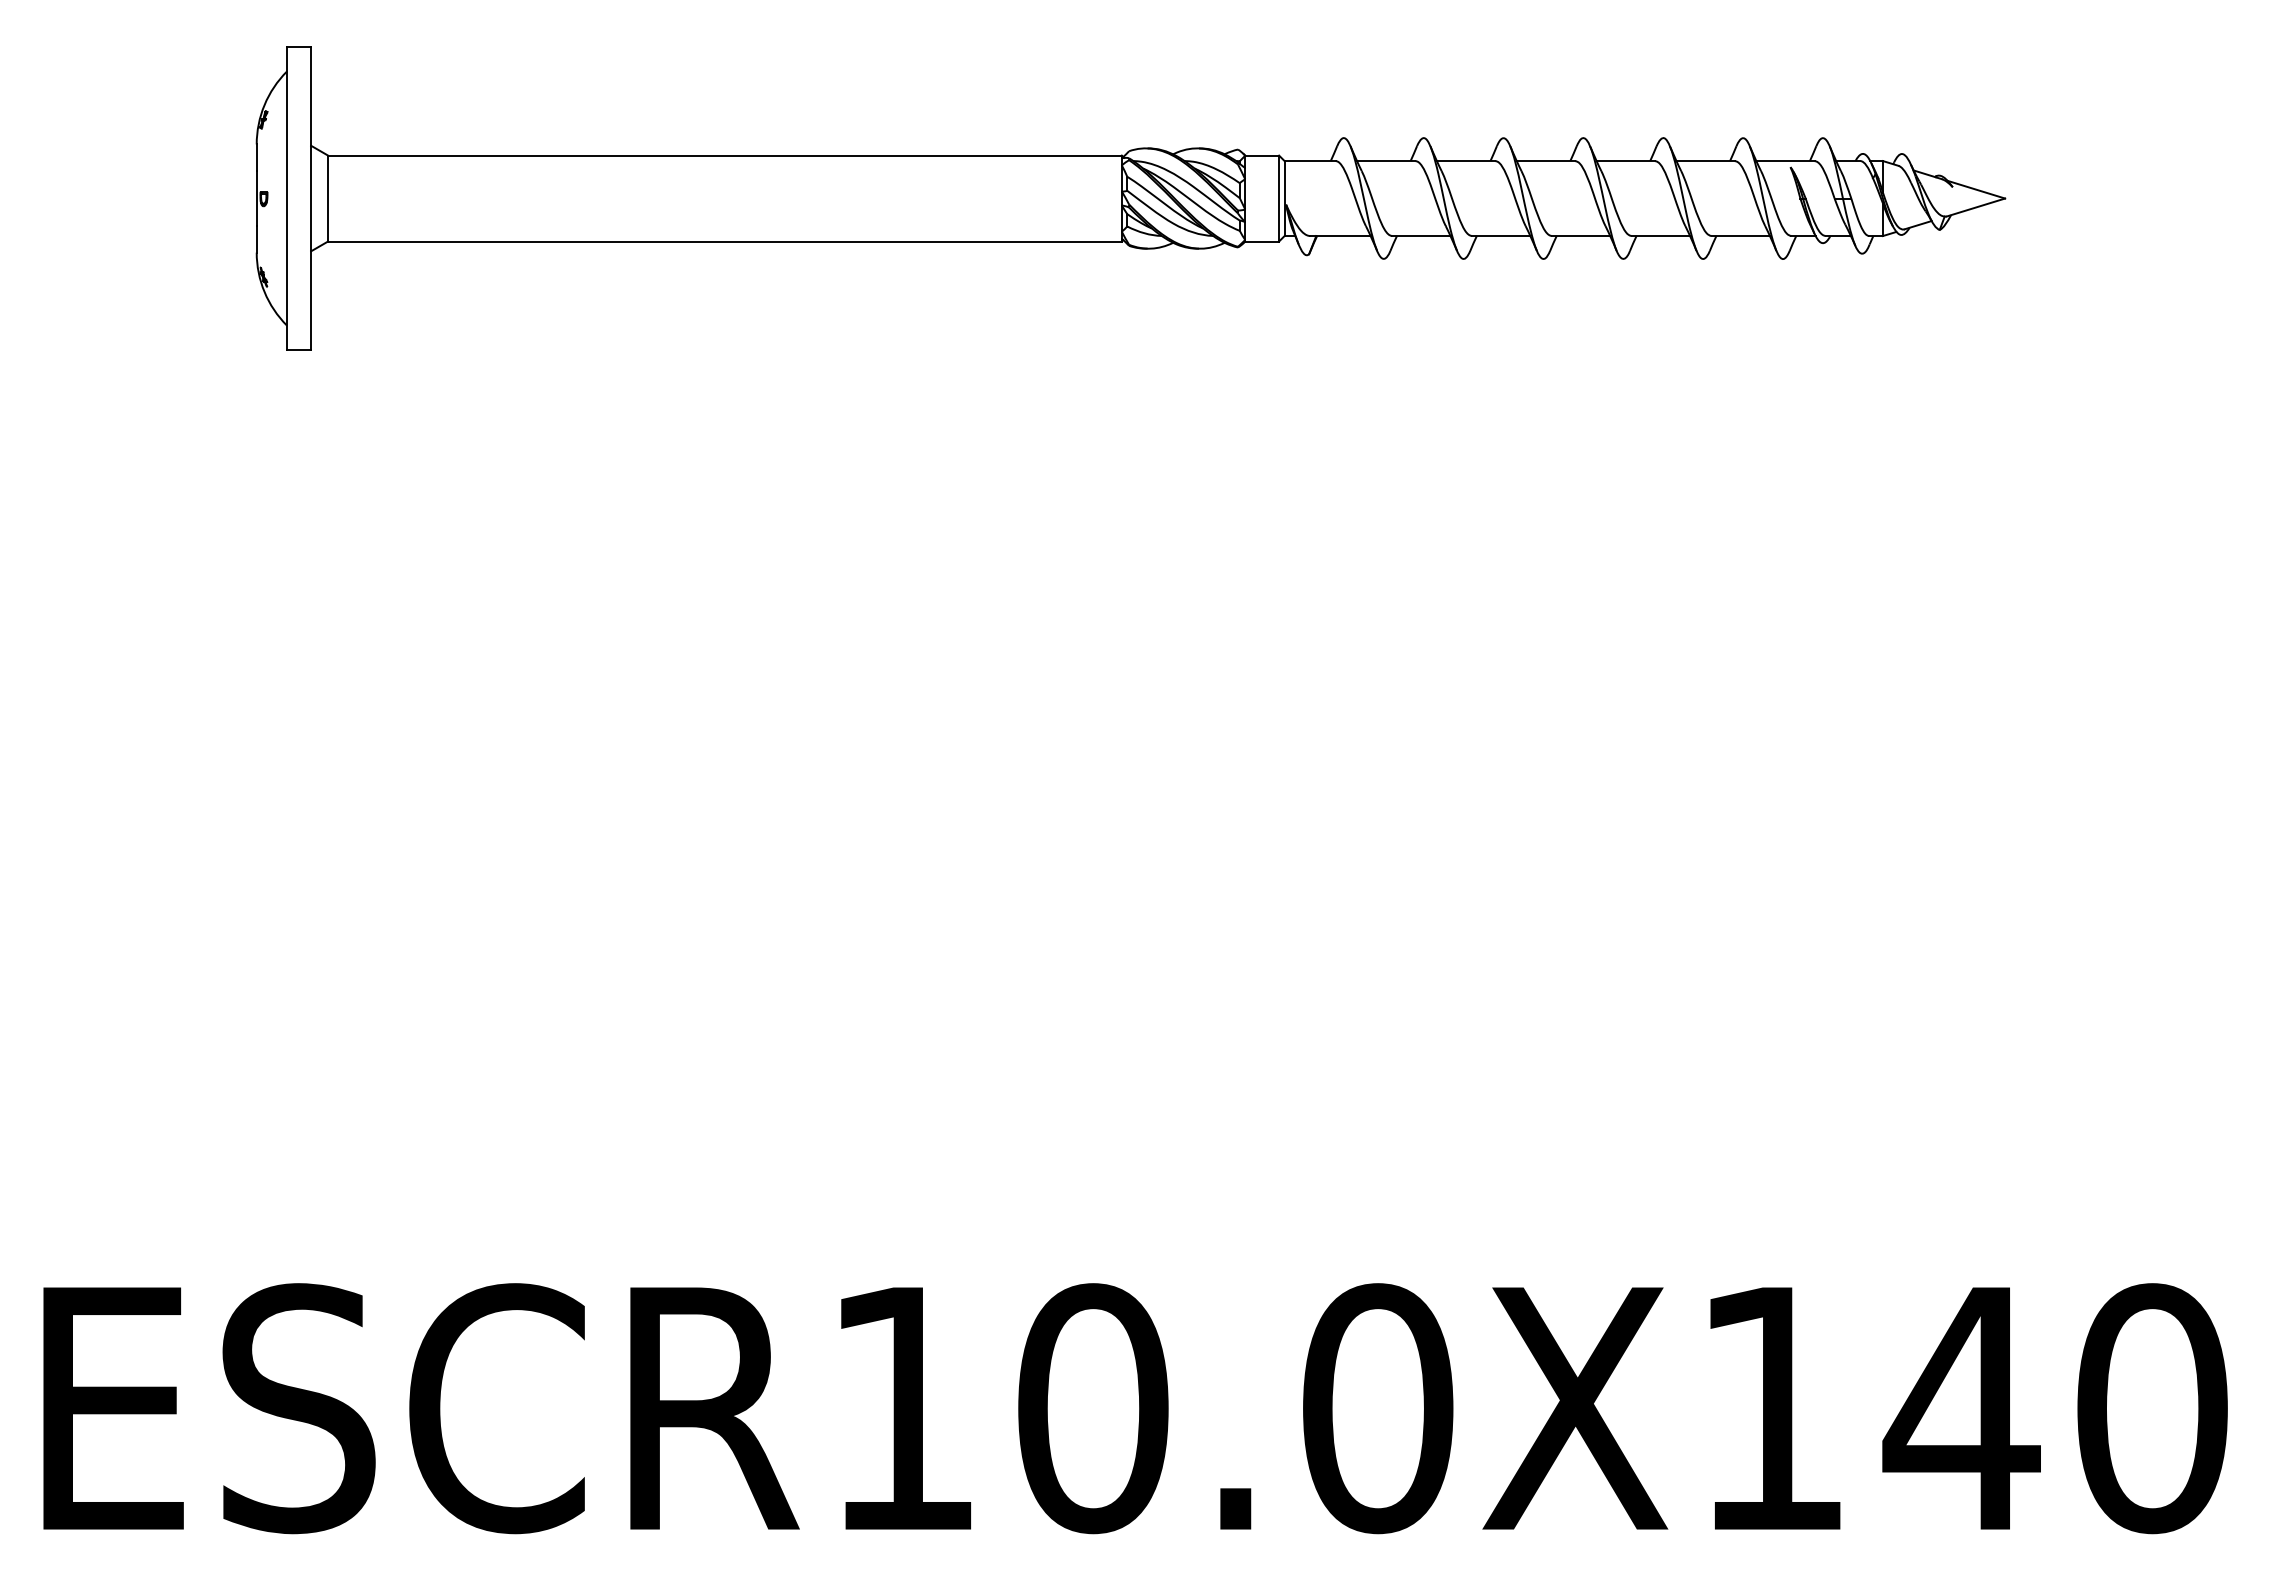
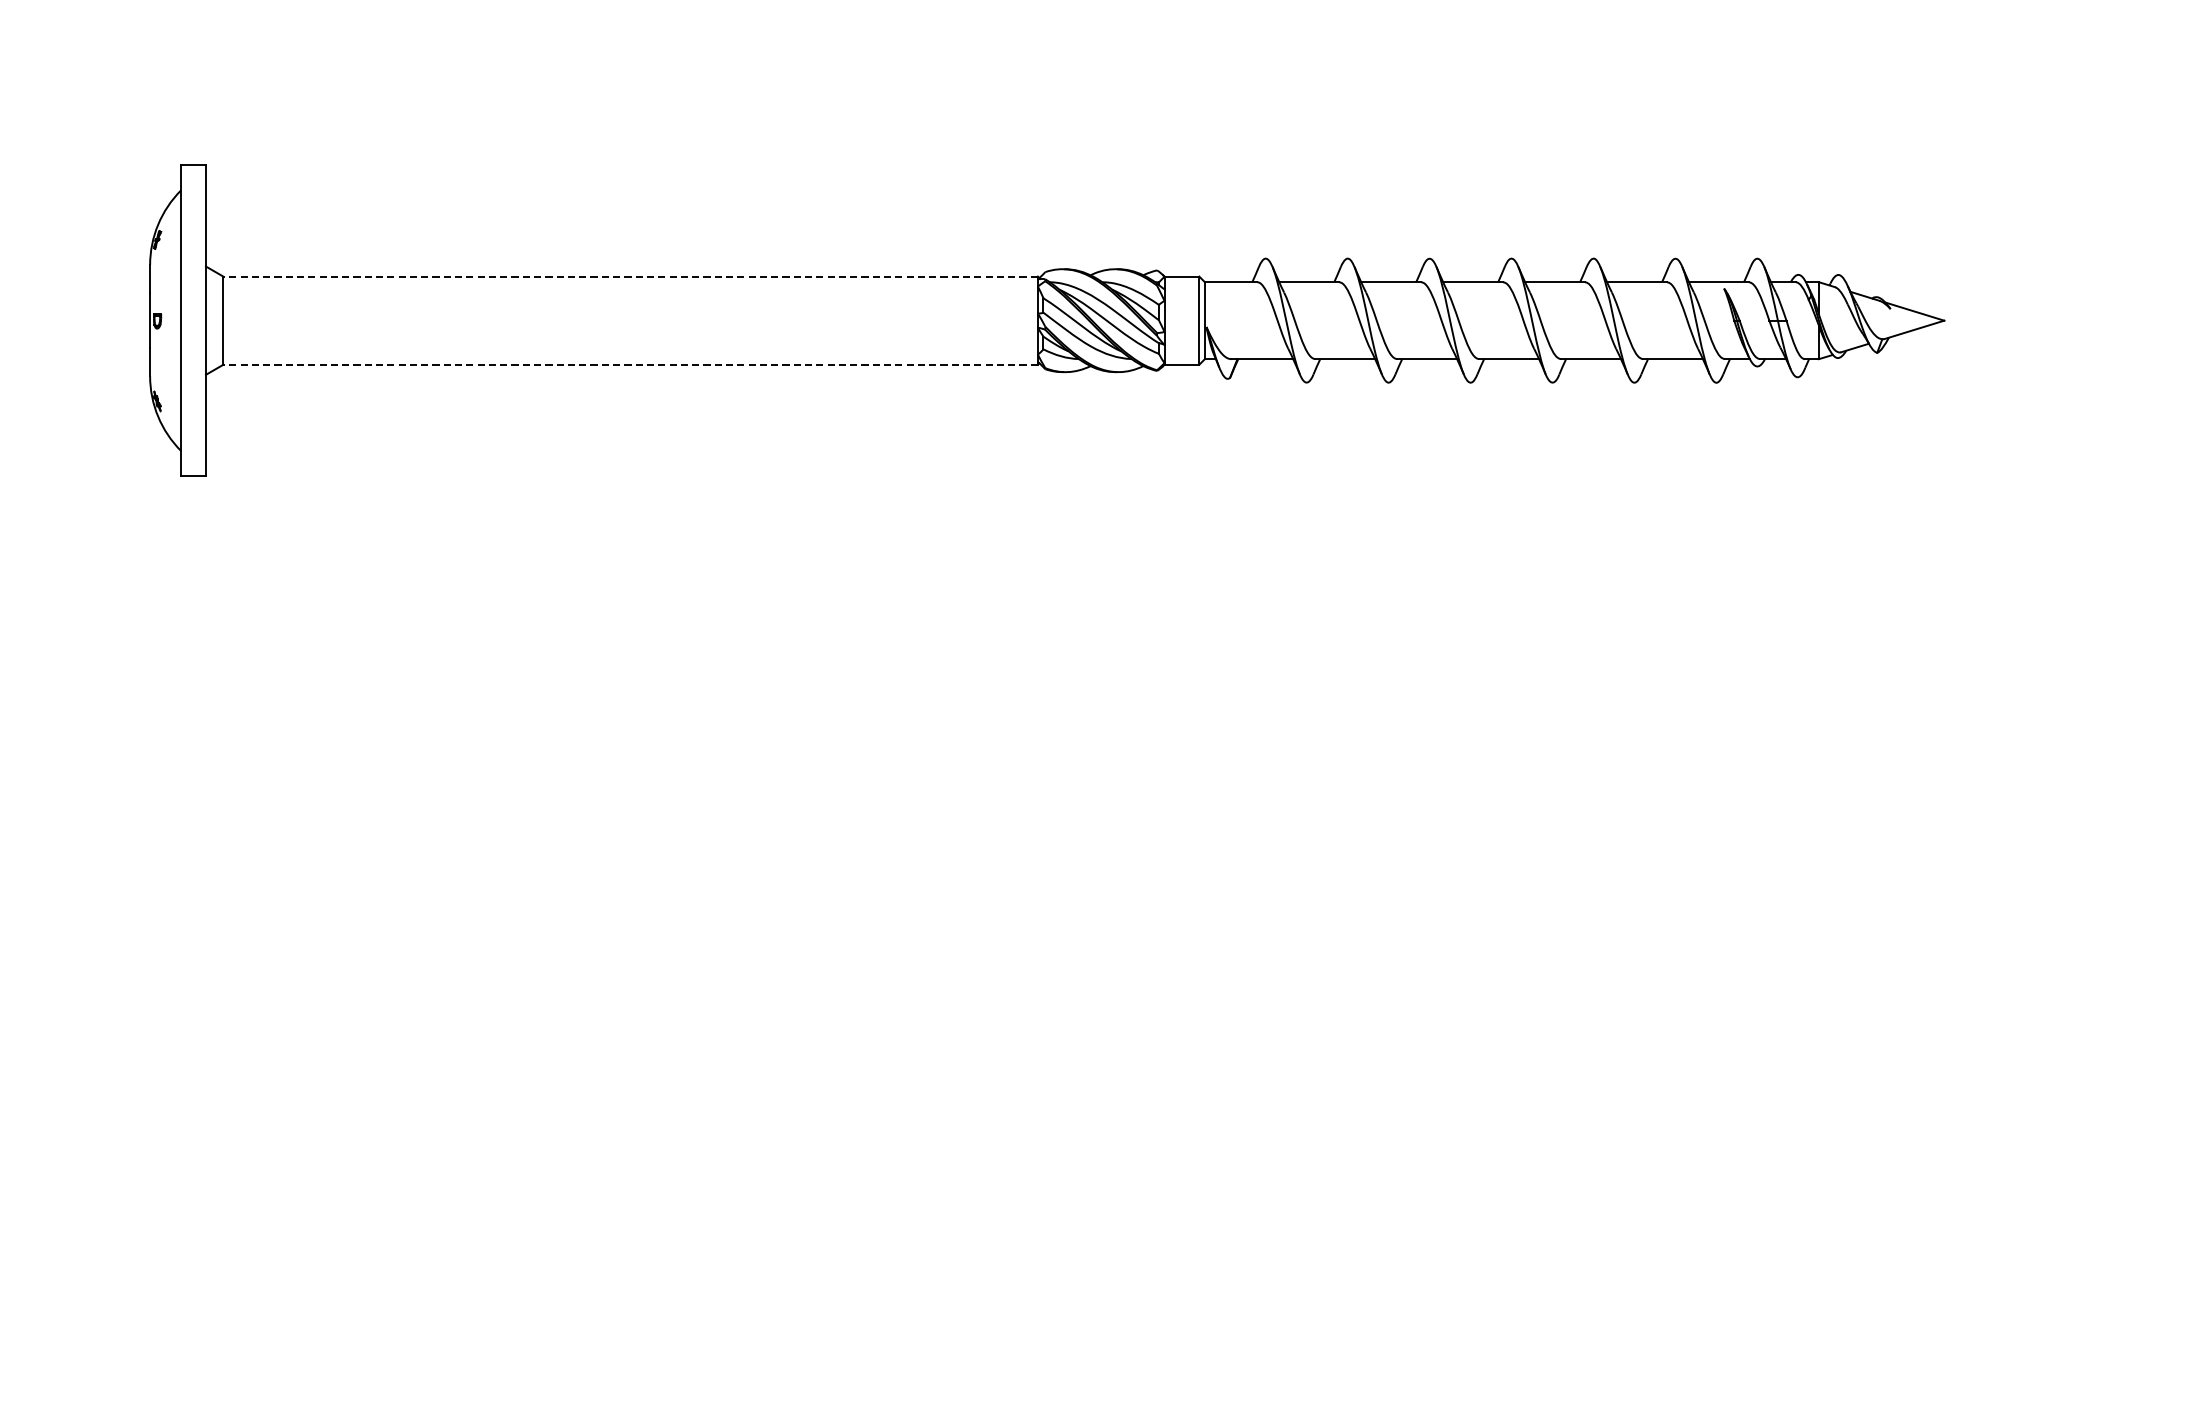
line: (724, 155) -> (630, 276), solid -> dashed
line: (724, 241) -> (630, 364), solid -> dashed

